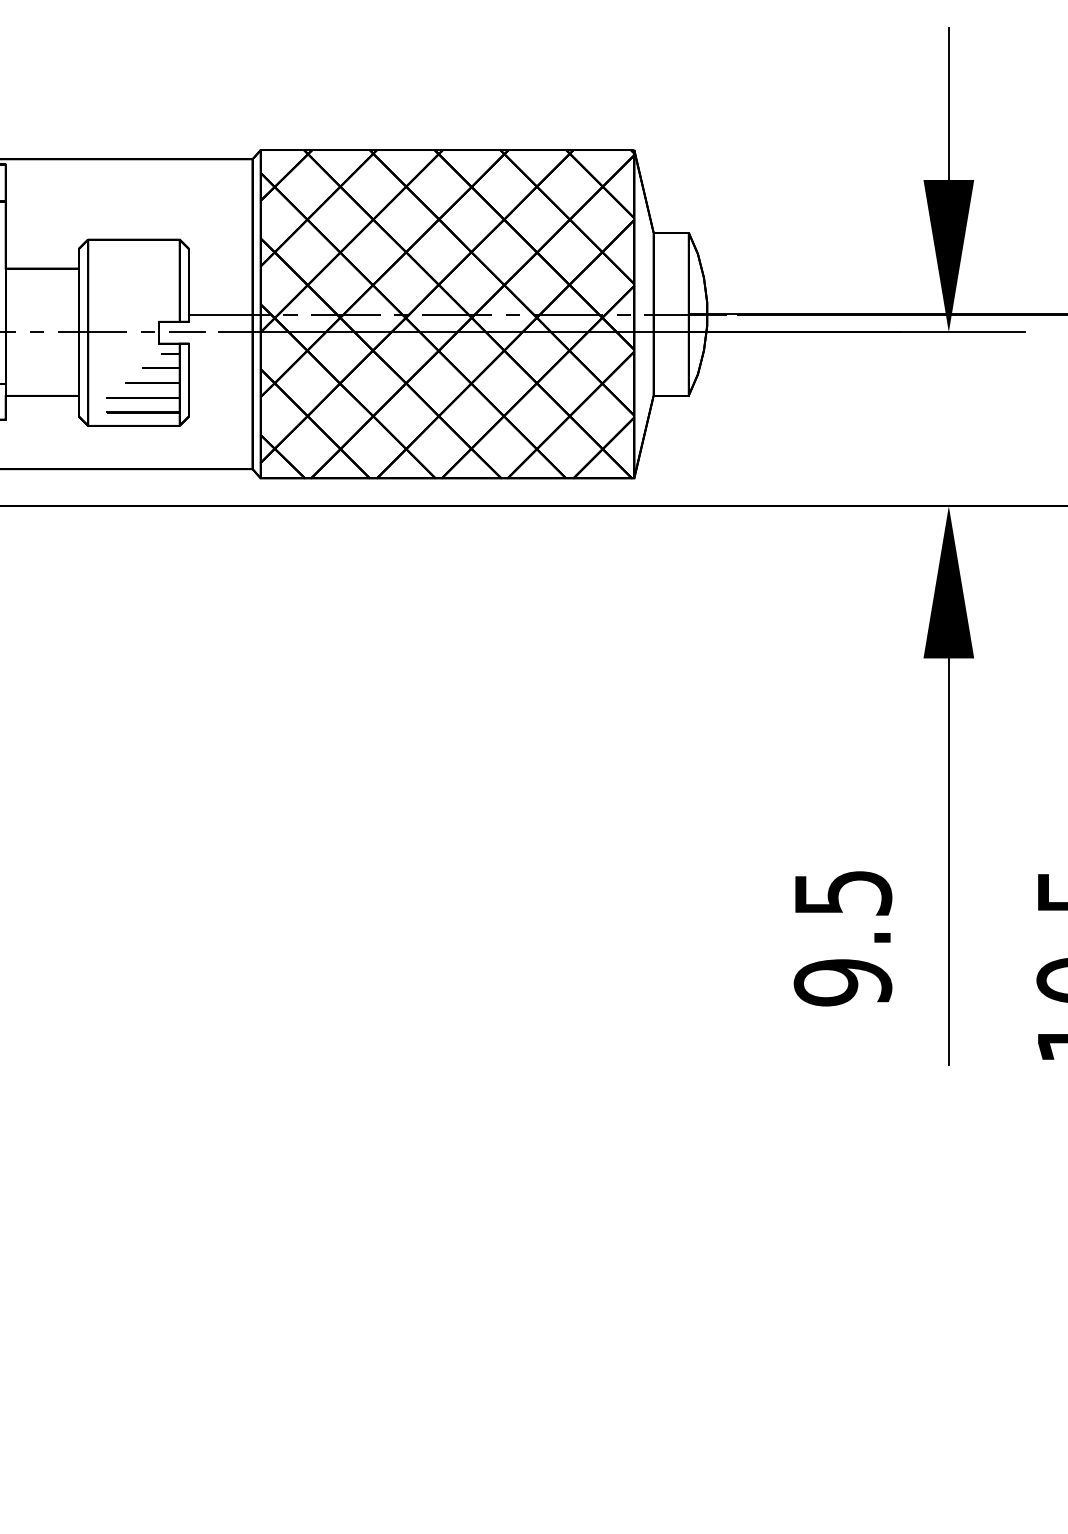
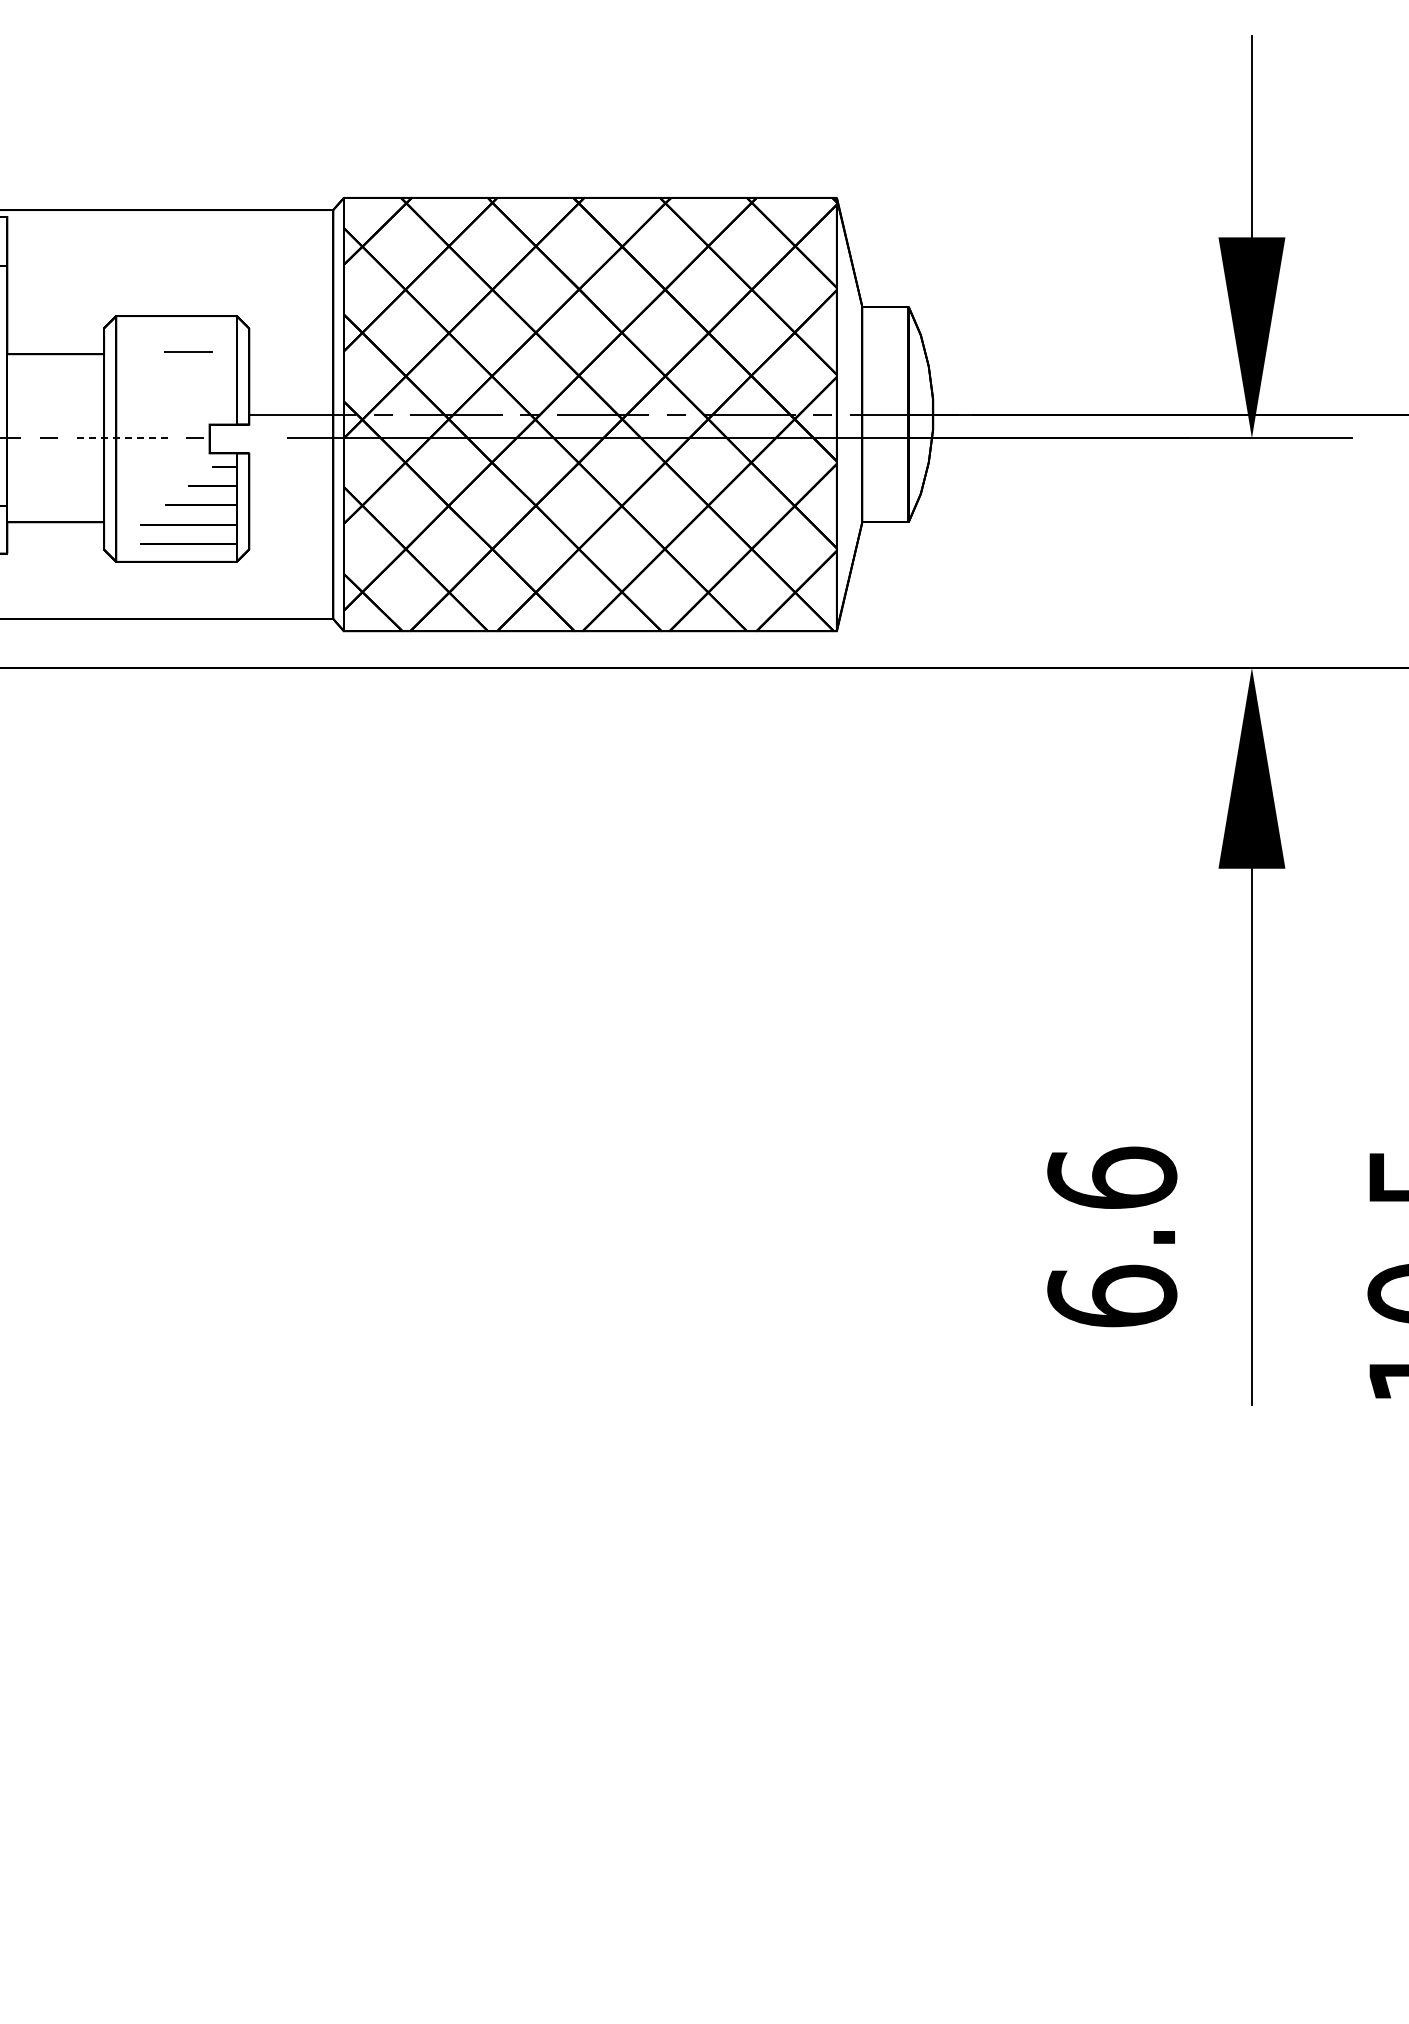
line: (187, 331) -> (188, 351), moved
line: (92, 332) -> (122, 438), solid -> dashed
text: (843, 937) -> (1112, 1236), 9.5 -> 6.6

